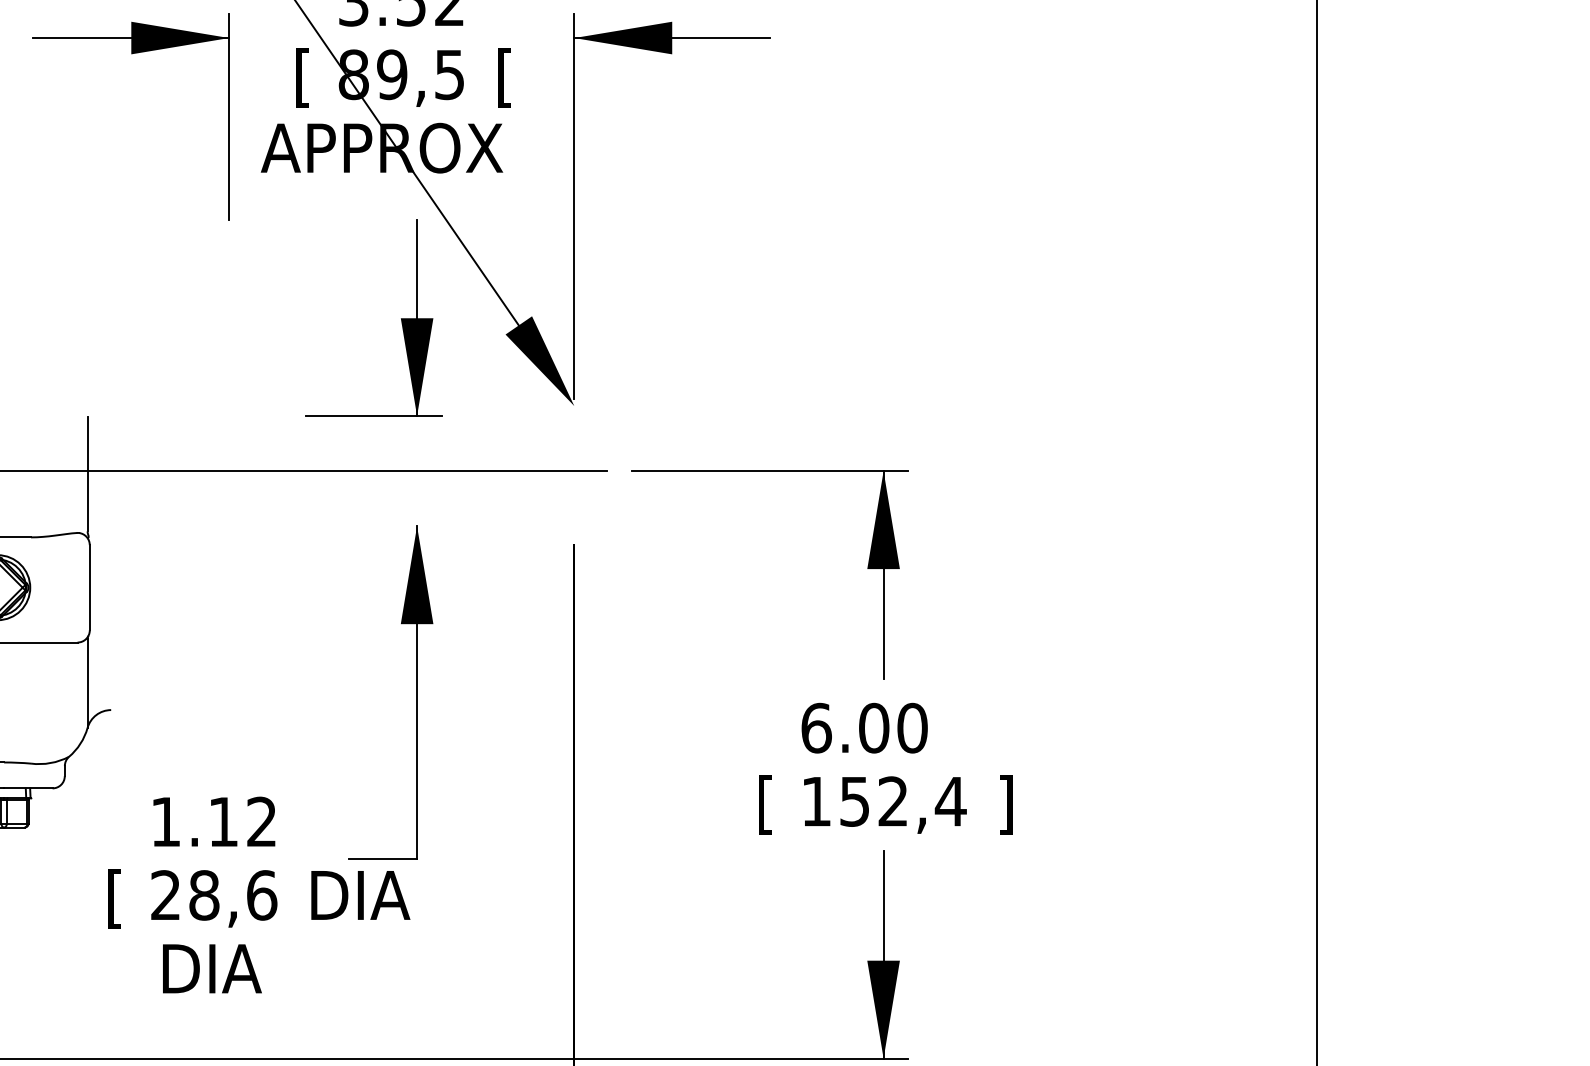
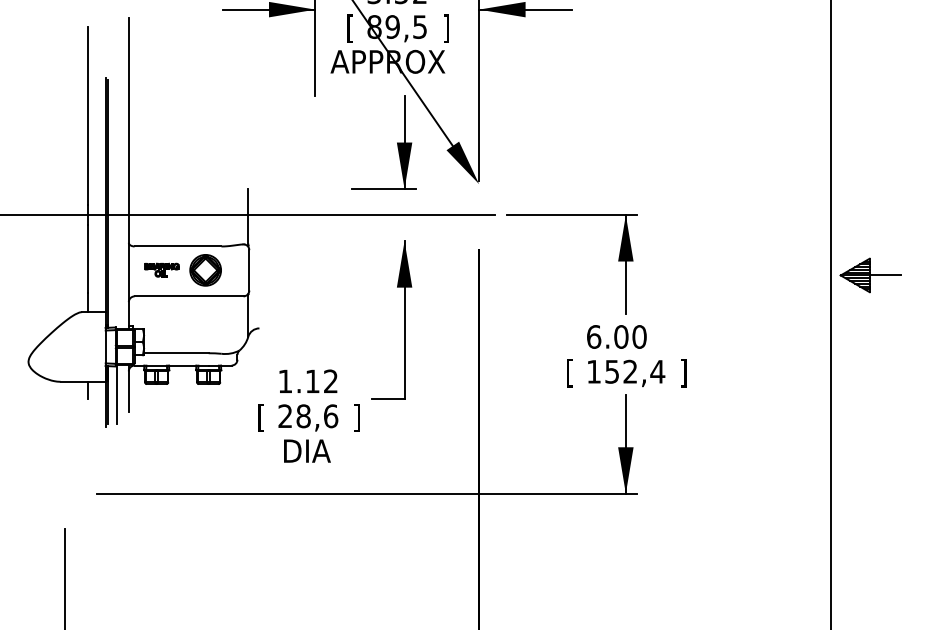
text: (503, 77) -> (445, 28), [ -> ]
part: (1399, 598) -> (870, 275), added
text: (360, 897) -> (377, 417), DIA -> ]

